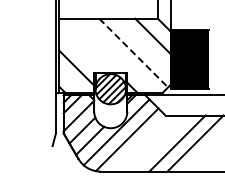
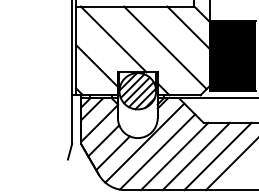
line: (90, 45) -> (113, 38), added
line: (133, 53) -> (165, 48), dashed -> solid
line: (141, 143) -> (174, 156), added
line: (159, 143) -> (196, 156), added

